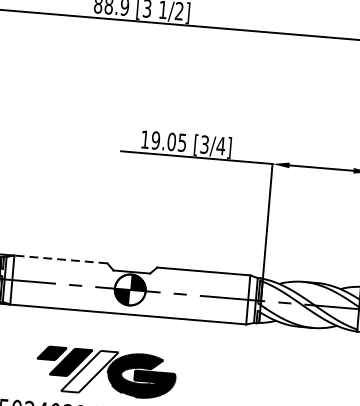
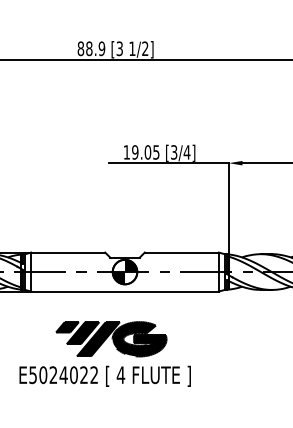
line: (61, 259) -> (68, 252), dashed -> solid
fill: (88, 371) -> (97, 339), added

